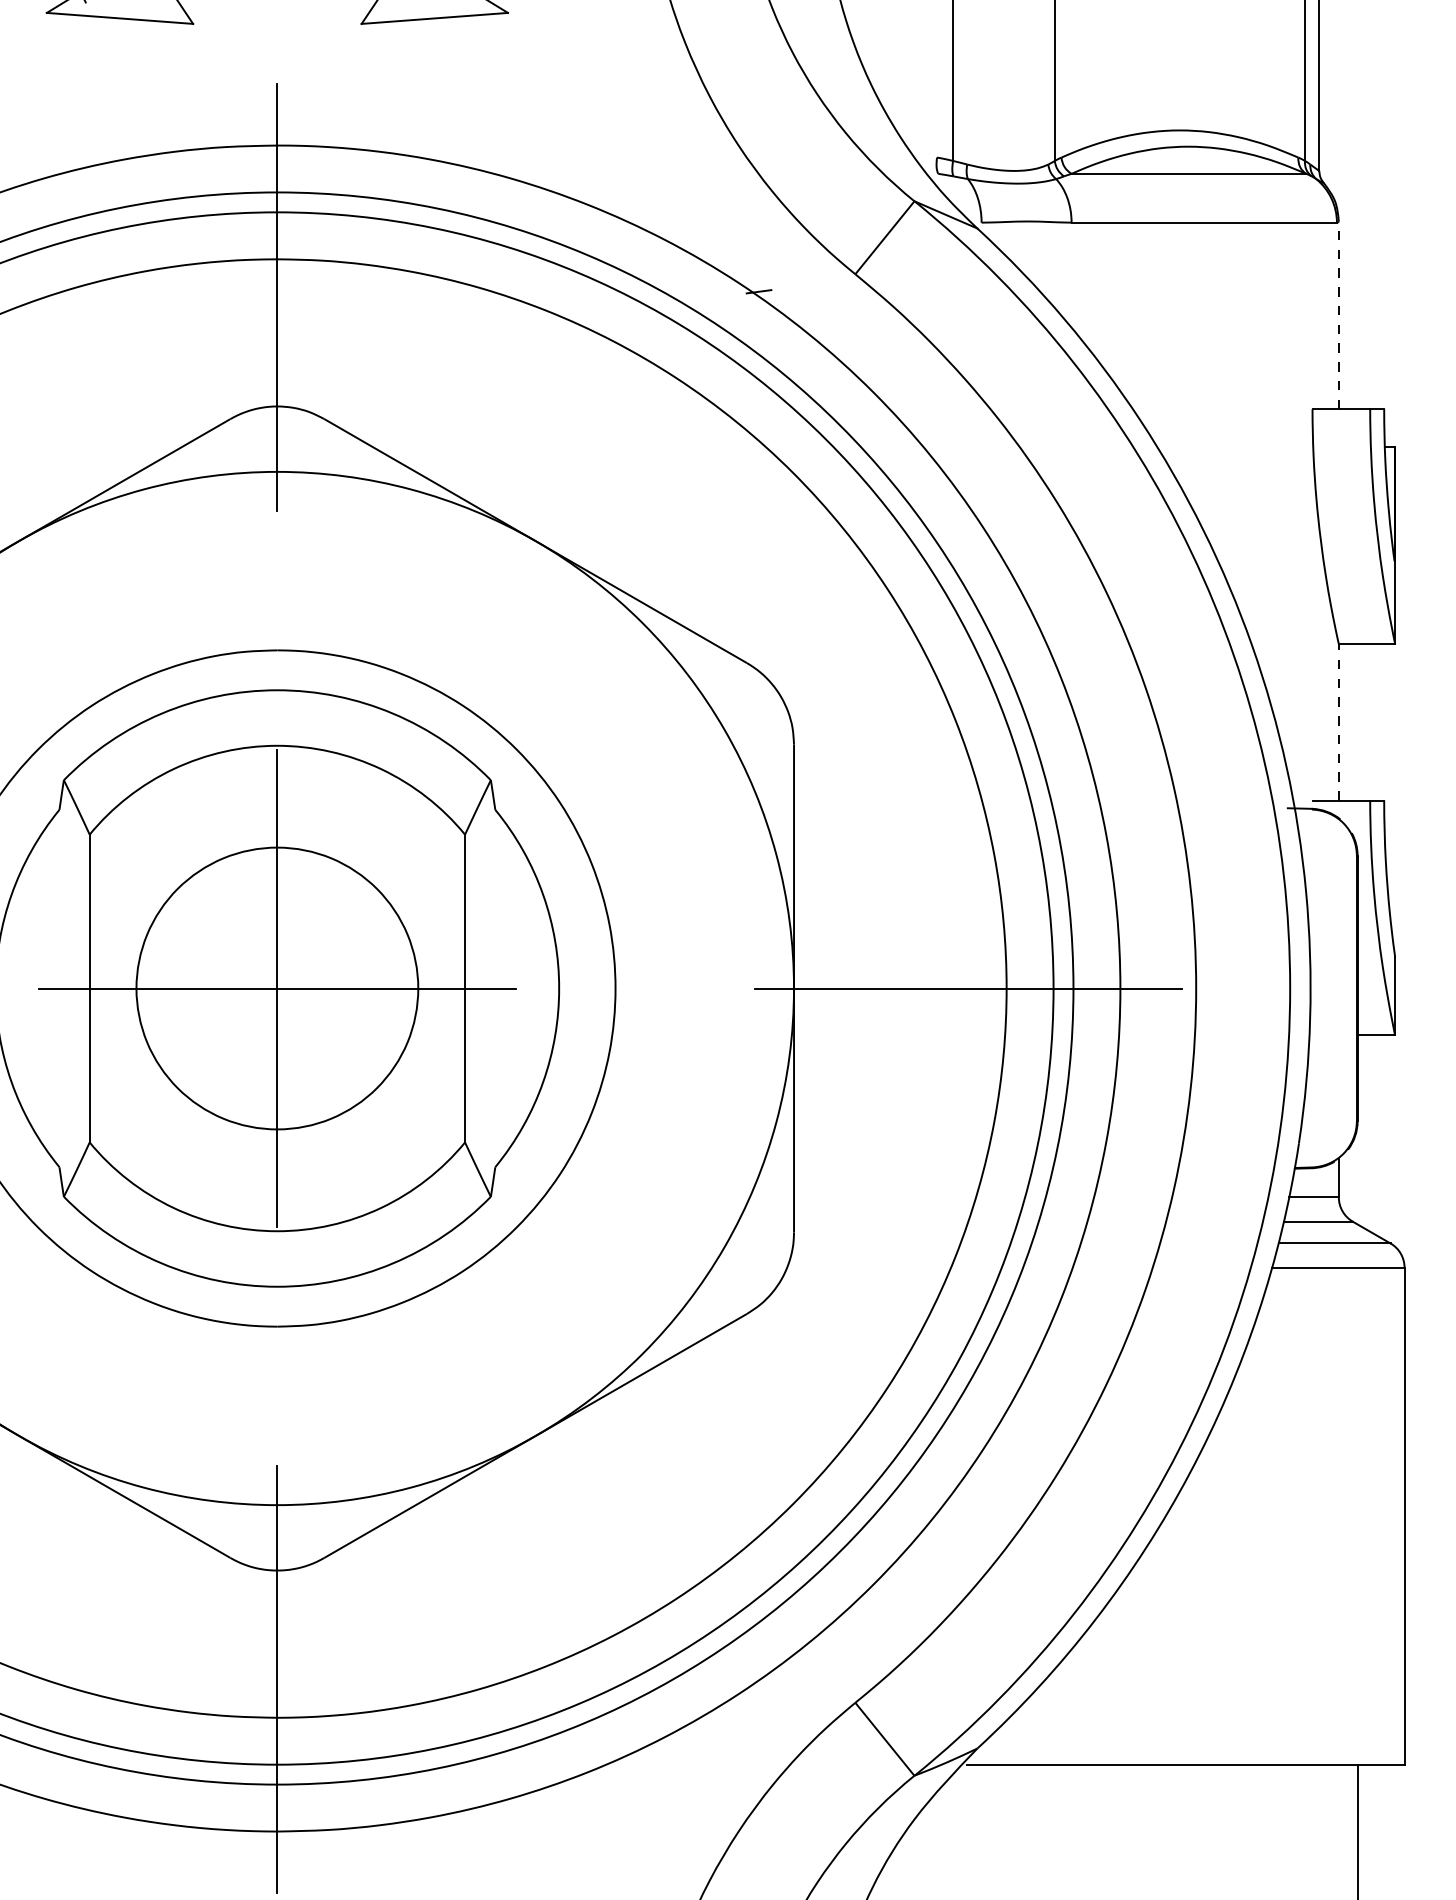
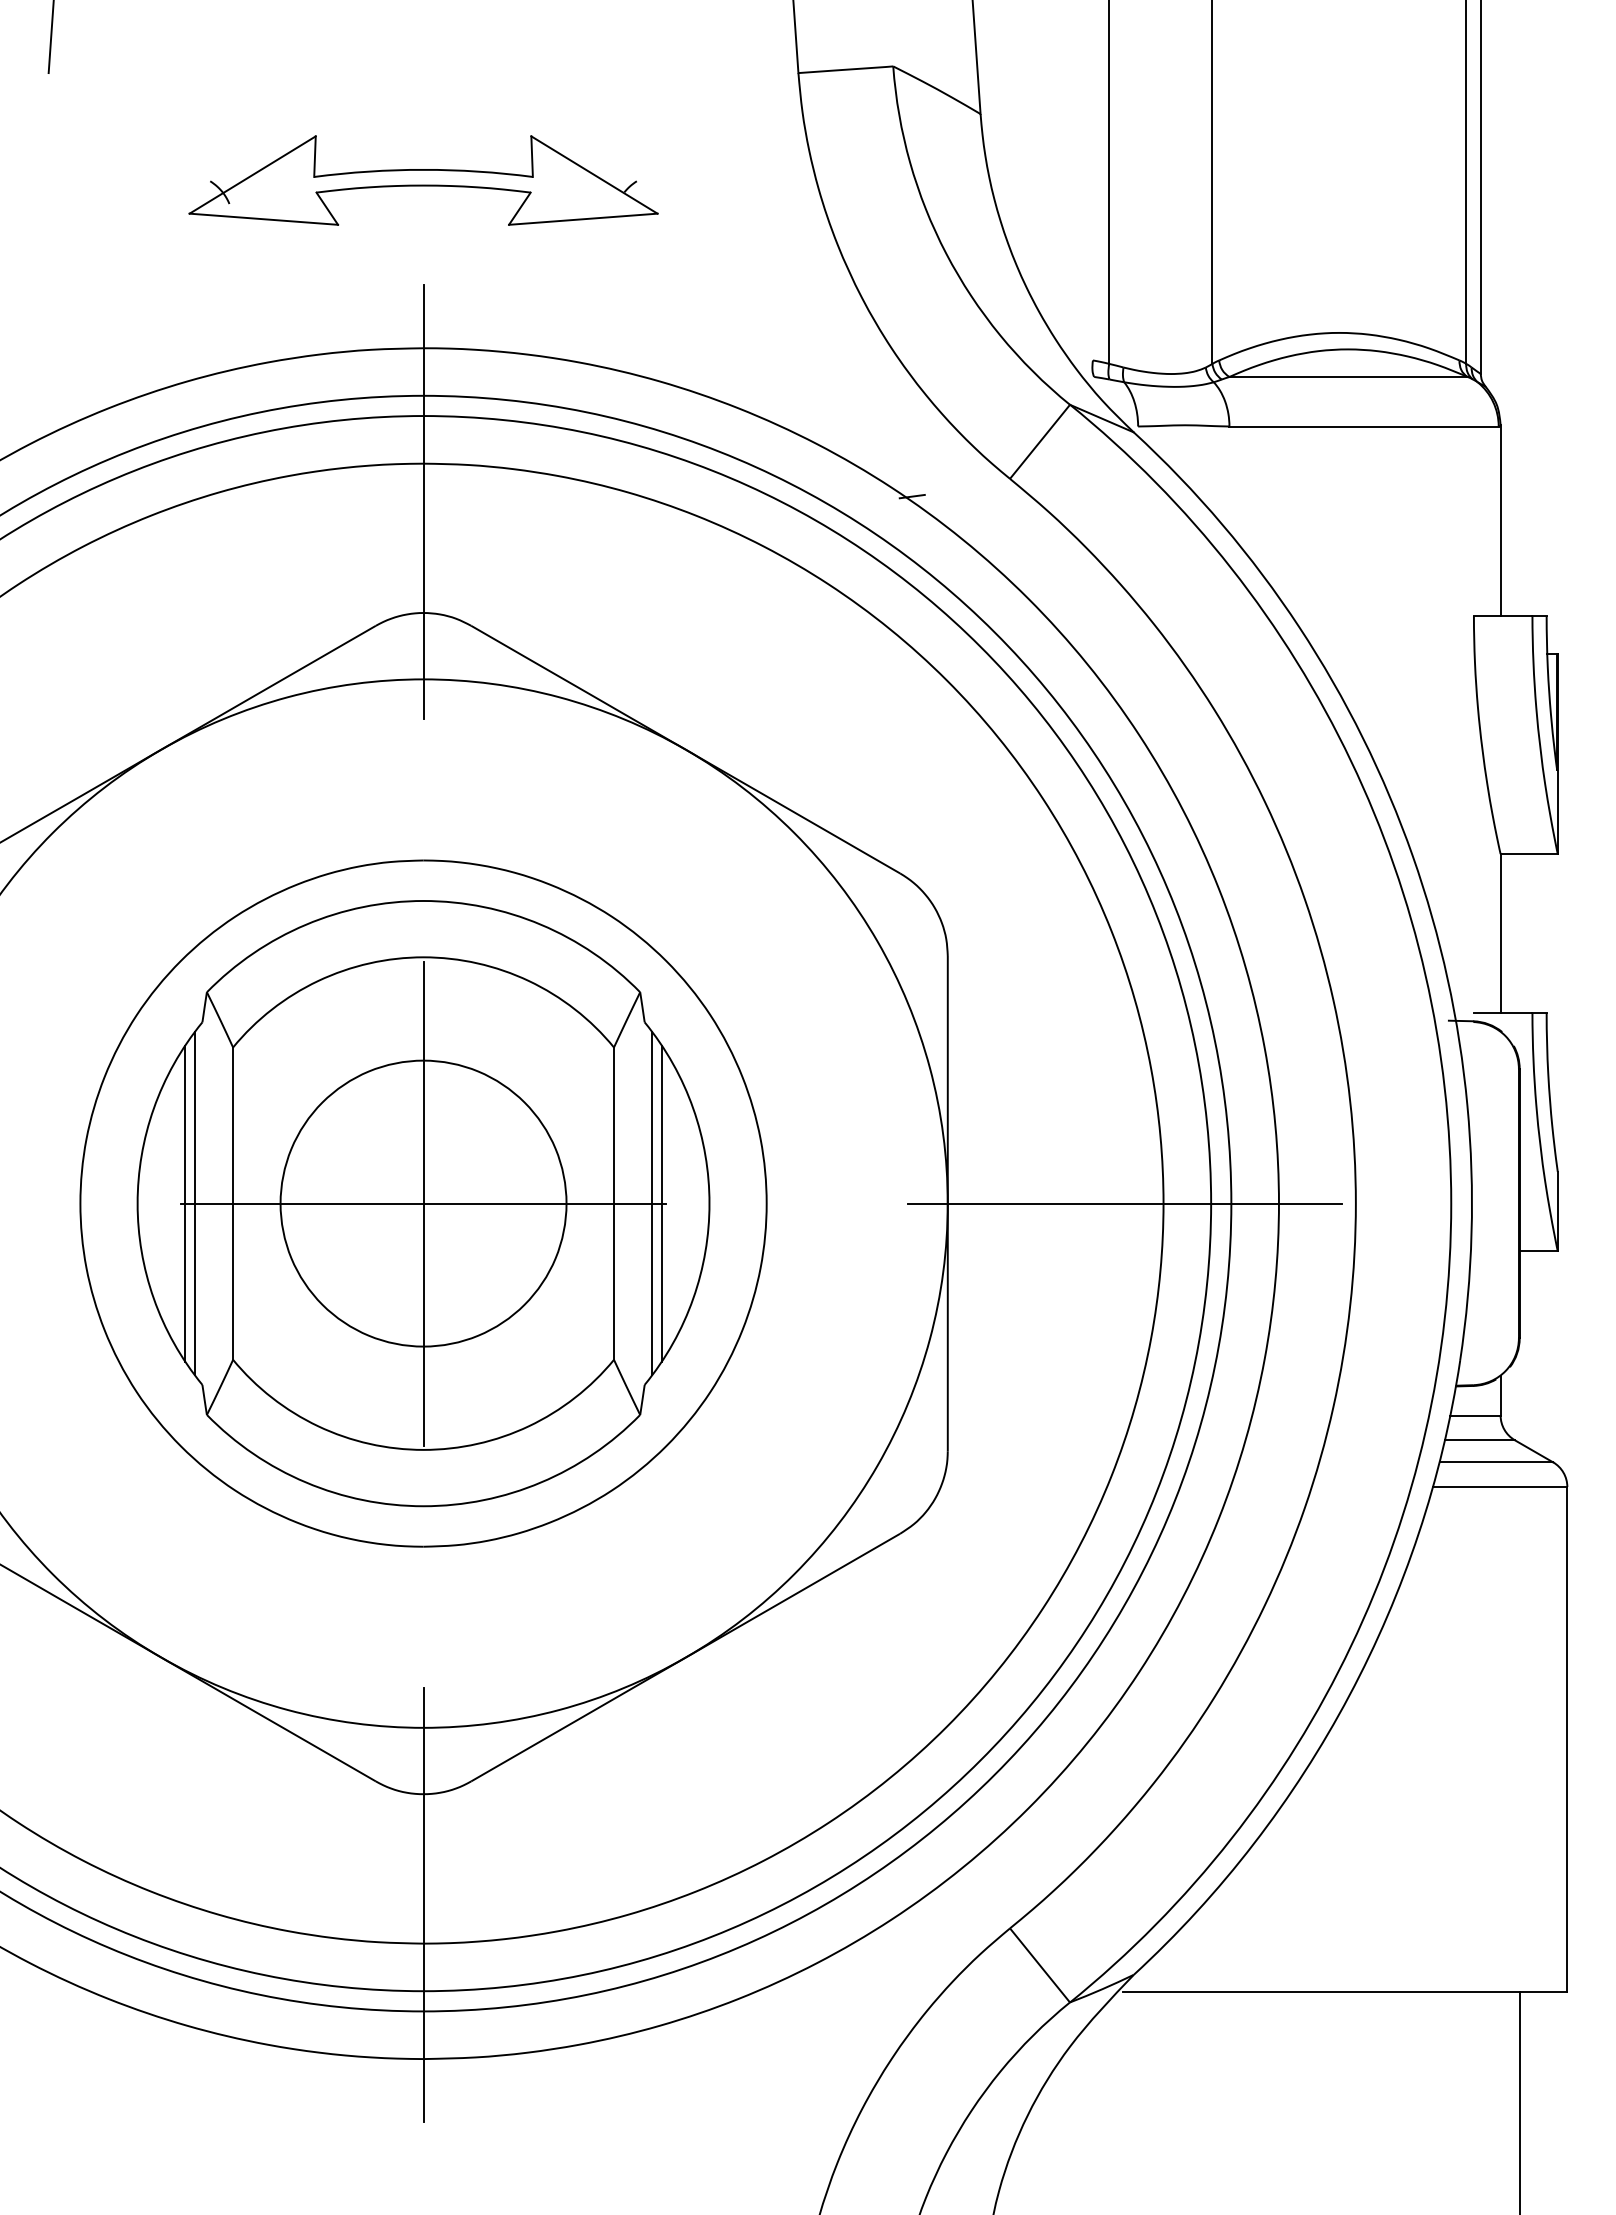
line: (1338, 315) -> (1500, 520), dashed -> solid
line: (1338, 722) -> (1500, 933), dashed -> solid
line: (42, 988) -> (185, 1203), added
line: (51, 988) -> (194, 1203), added
line: (503, 988) -> (652, 1203), added
line: (511, 988) -> (661, 1203), added

